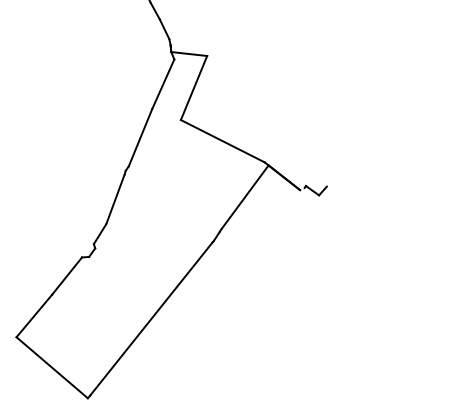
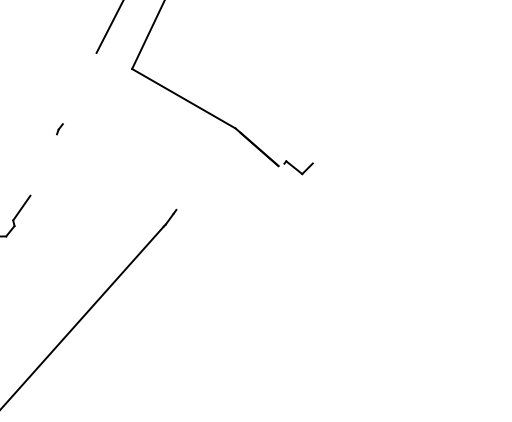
line: (140, 137) -> (79, 88), removed
line: (244, 196) -> (207, 170), removed
line: (115, 198) -> (43, 164), removed

